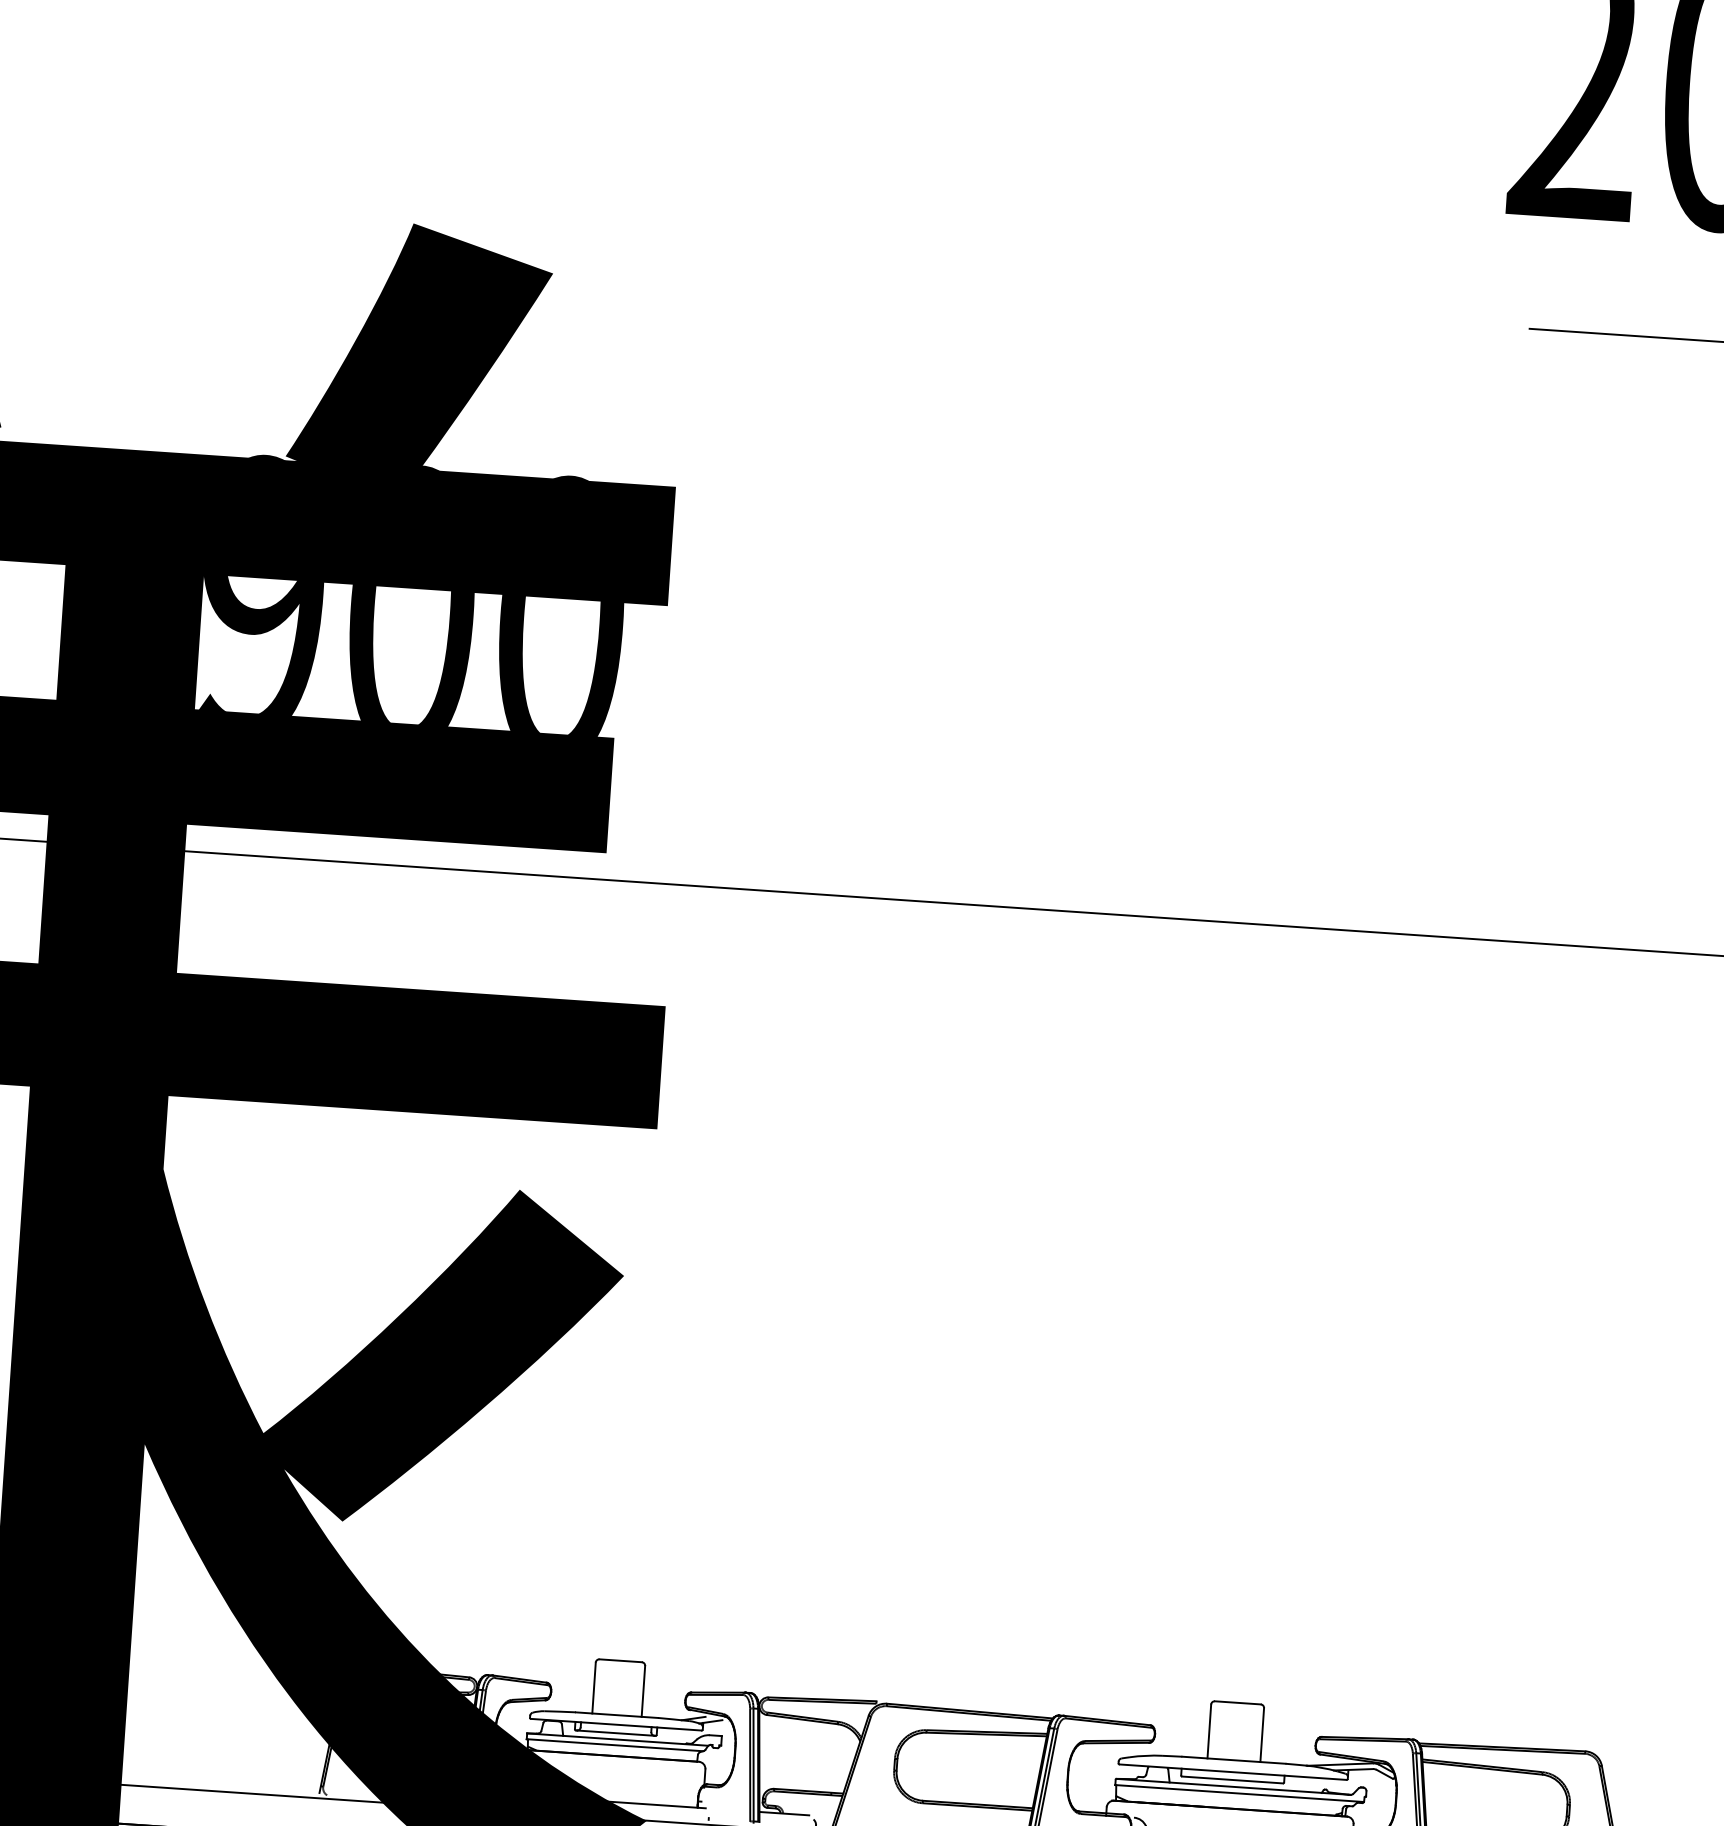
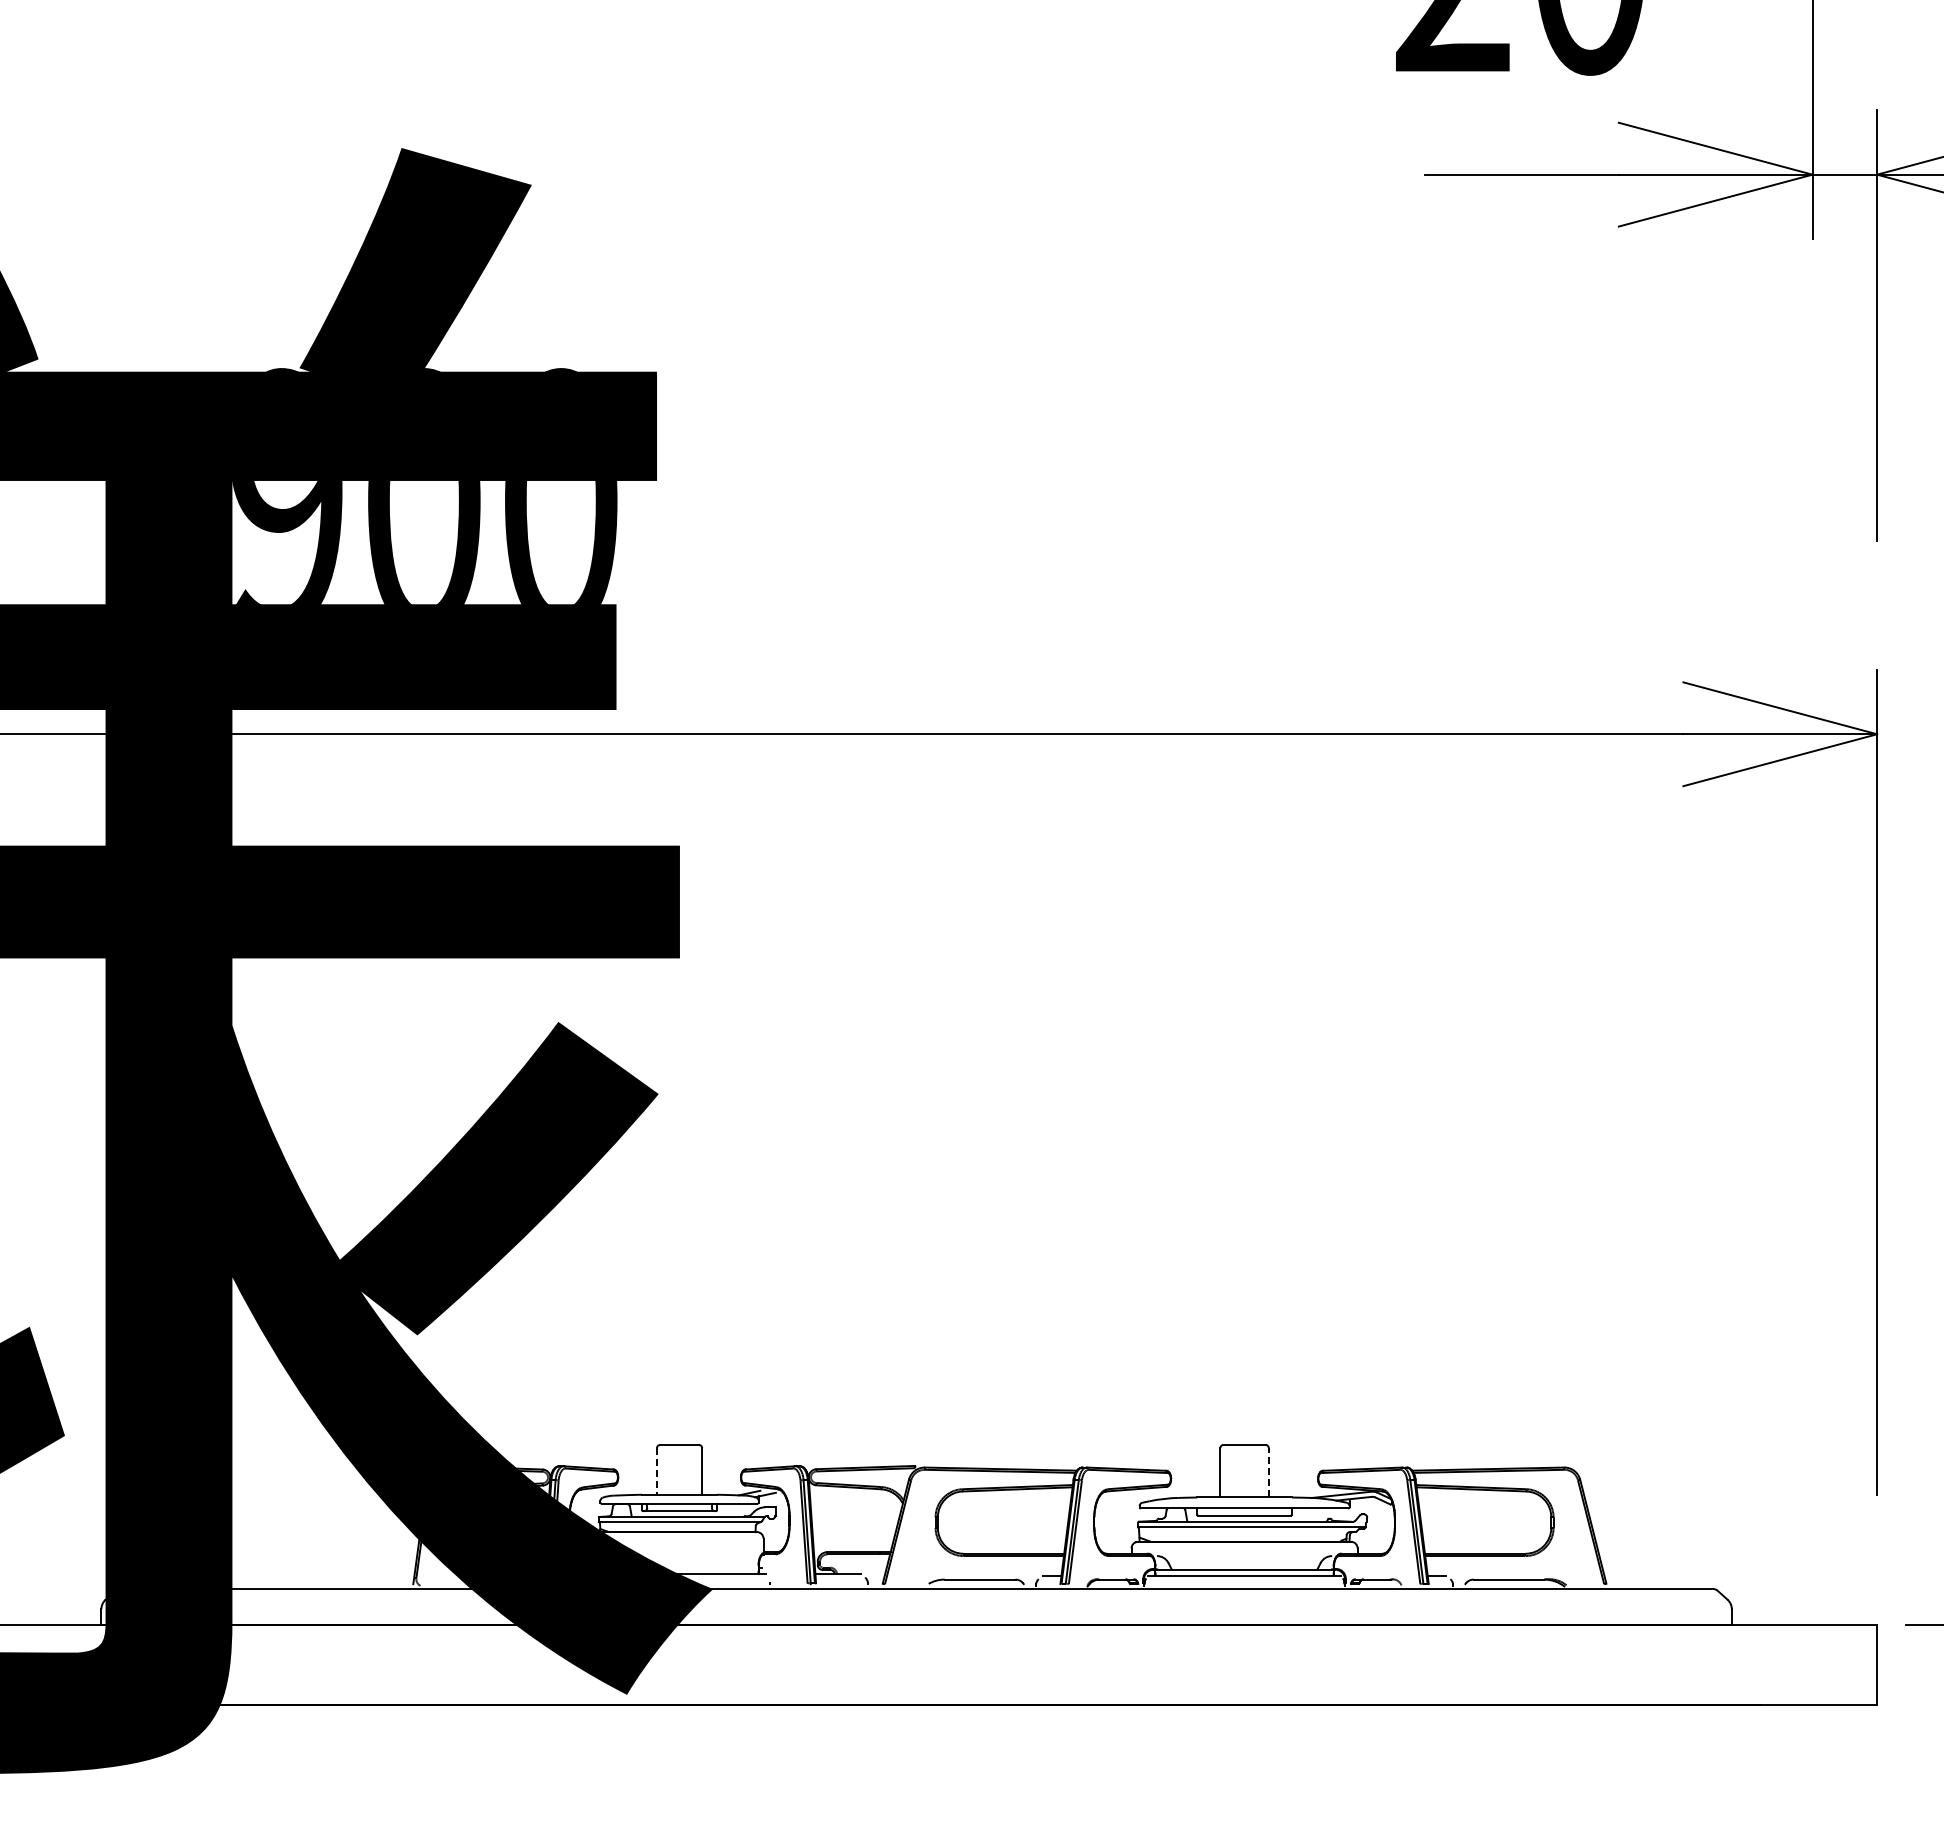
line: (593, 1688) -> (656, 1471), solid -> dashed
line: (1261, 1734) -> (1268, 1472), solid -> dashed

